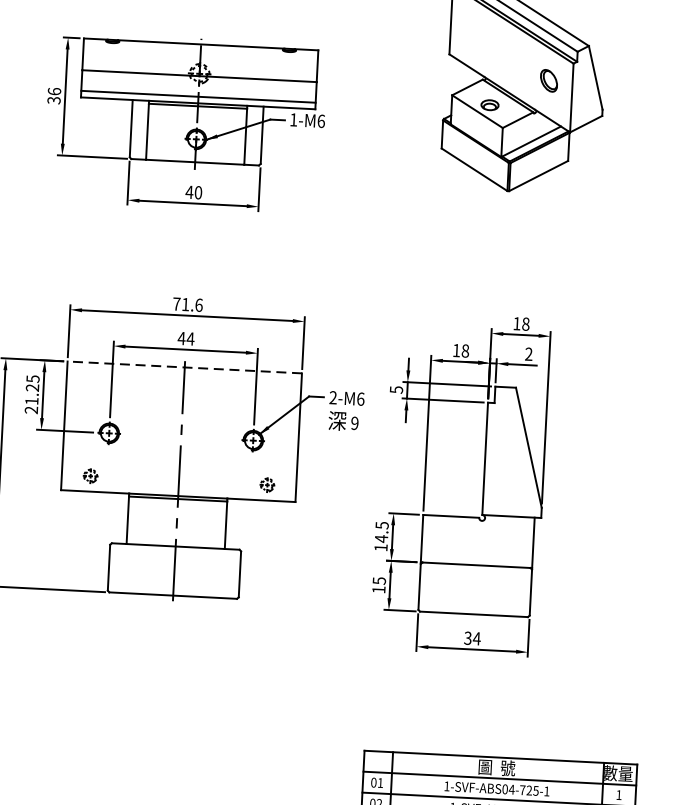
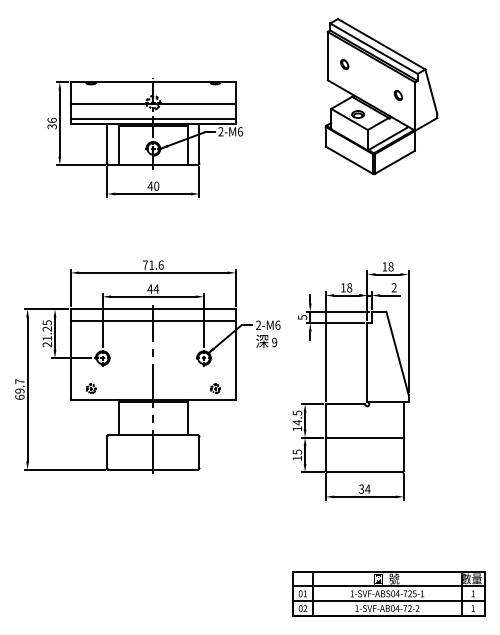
part: (474, 33) -> (344, 64), added
part: (547, 80) -> (397, 95), size x0.62
text: (293, 119) -> (220, 131), 1-M6 -> 2-M6
line: (183, 367) -> (152, 309), dashed -> solid
line: (182, 383) -> (152, 320), added

